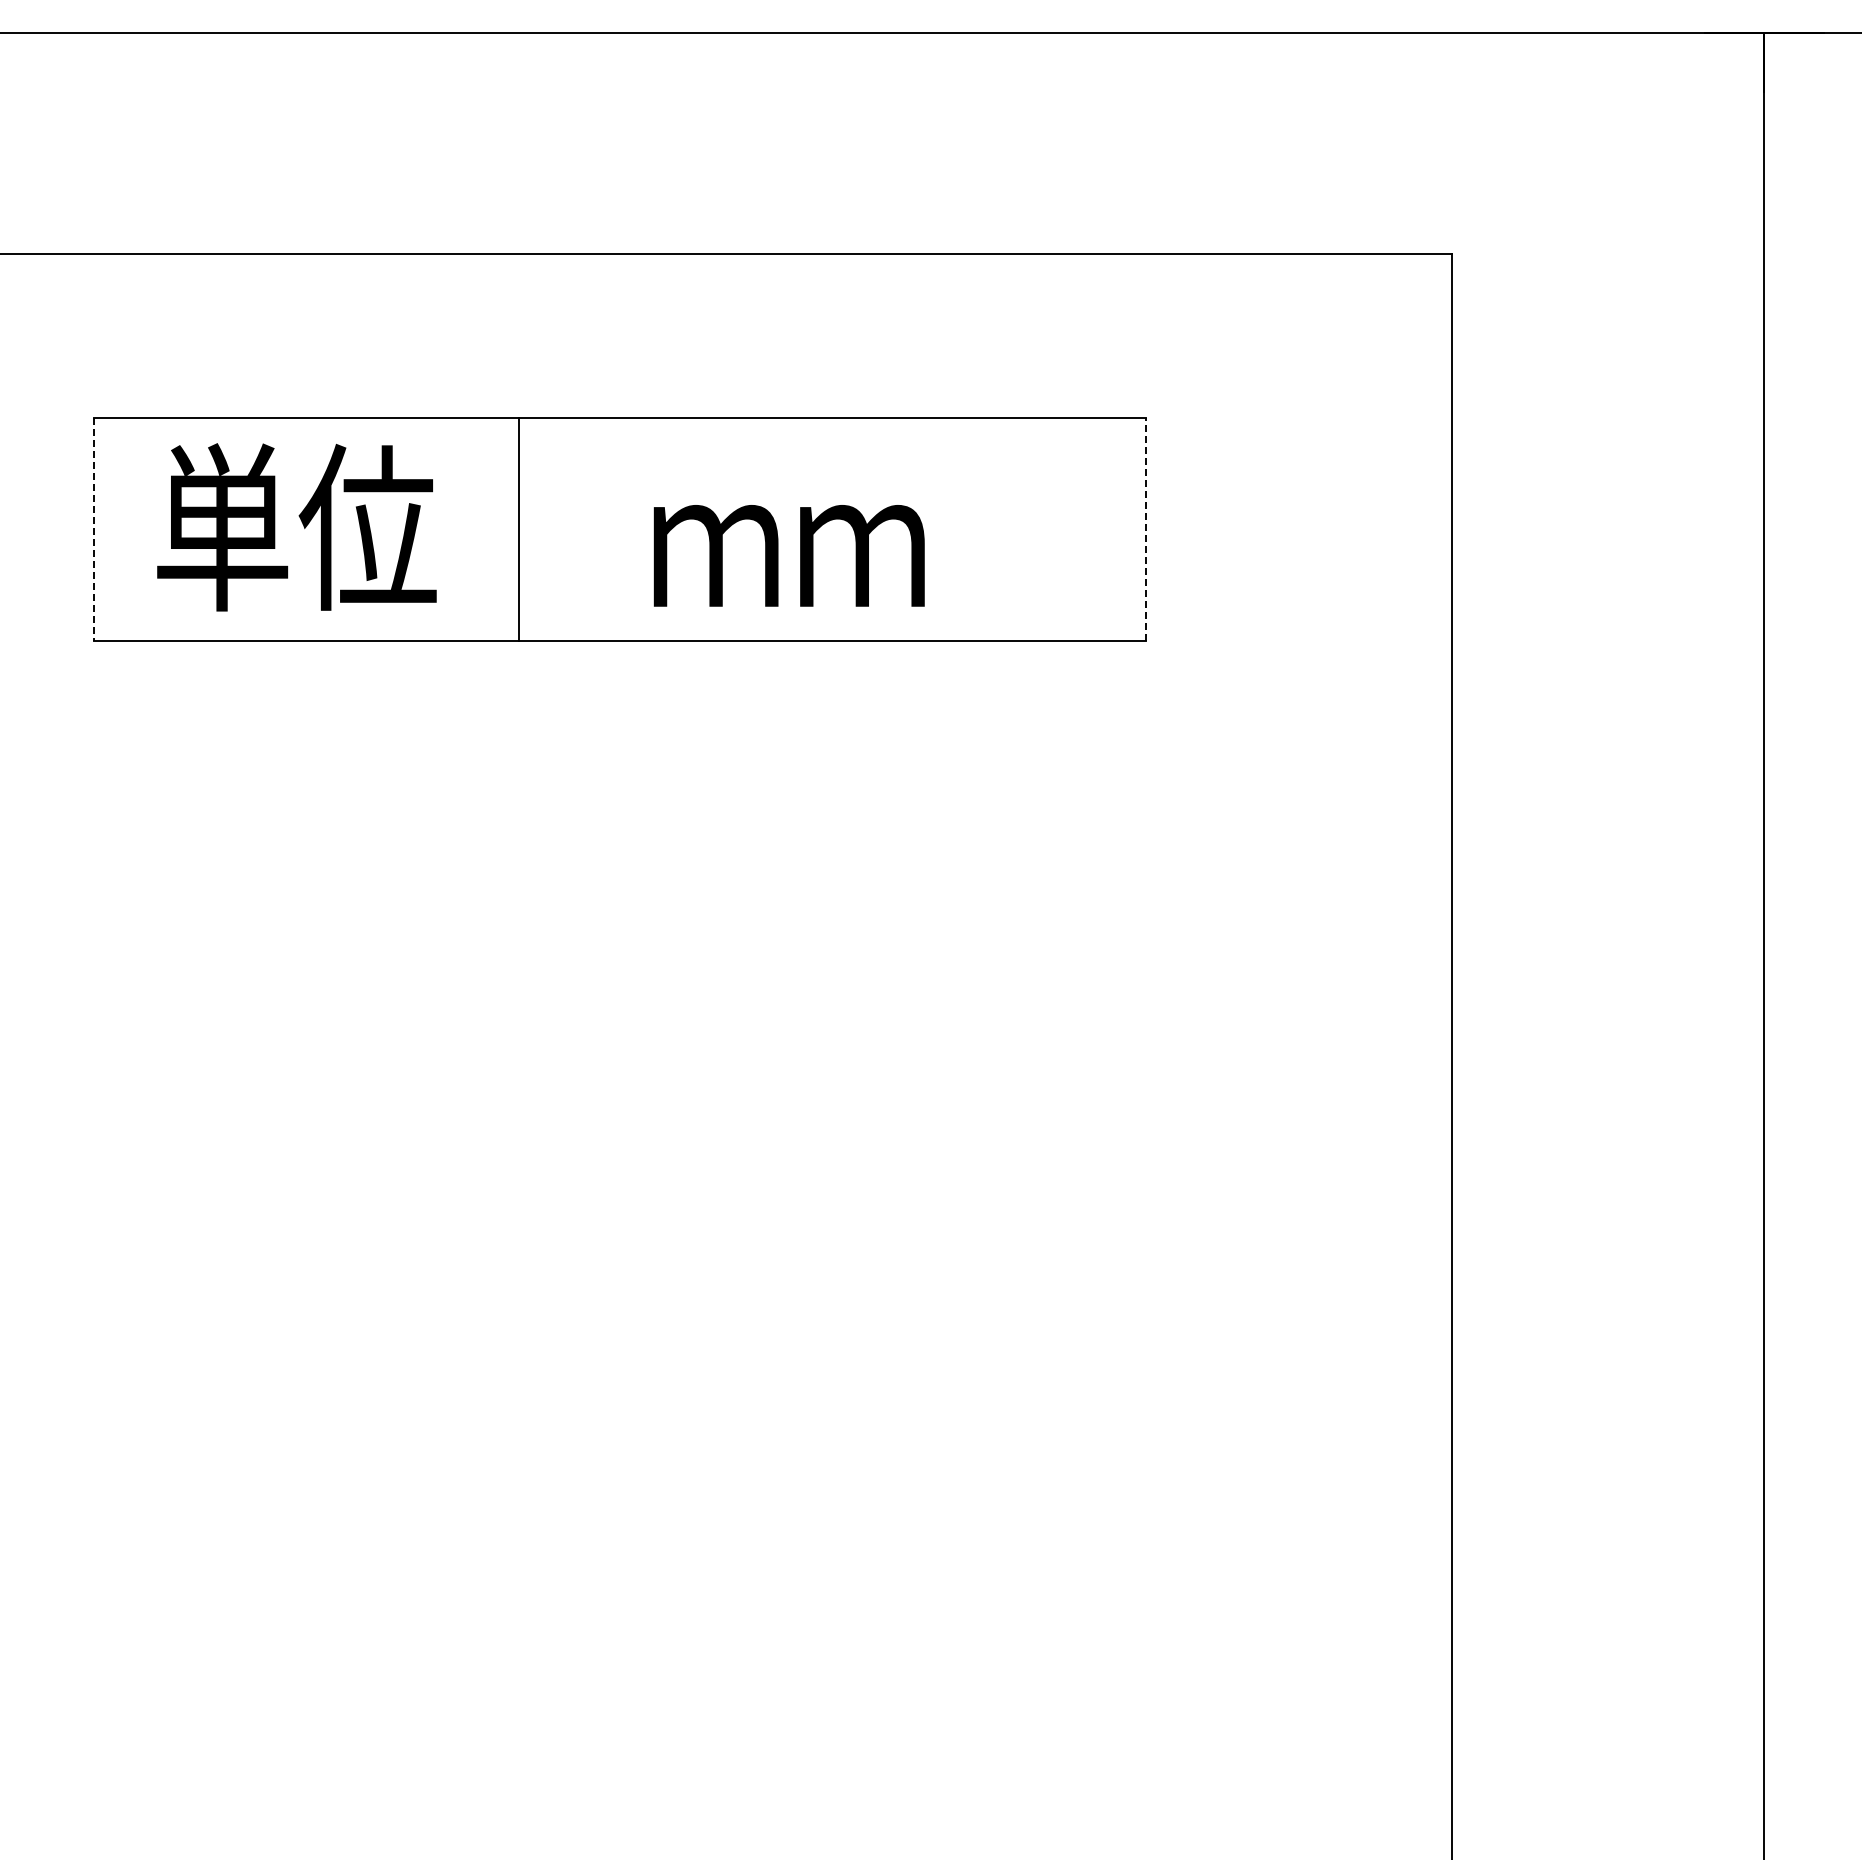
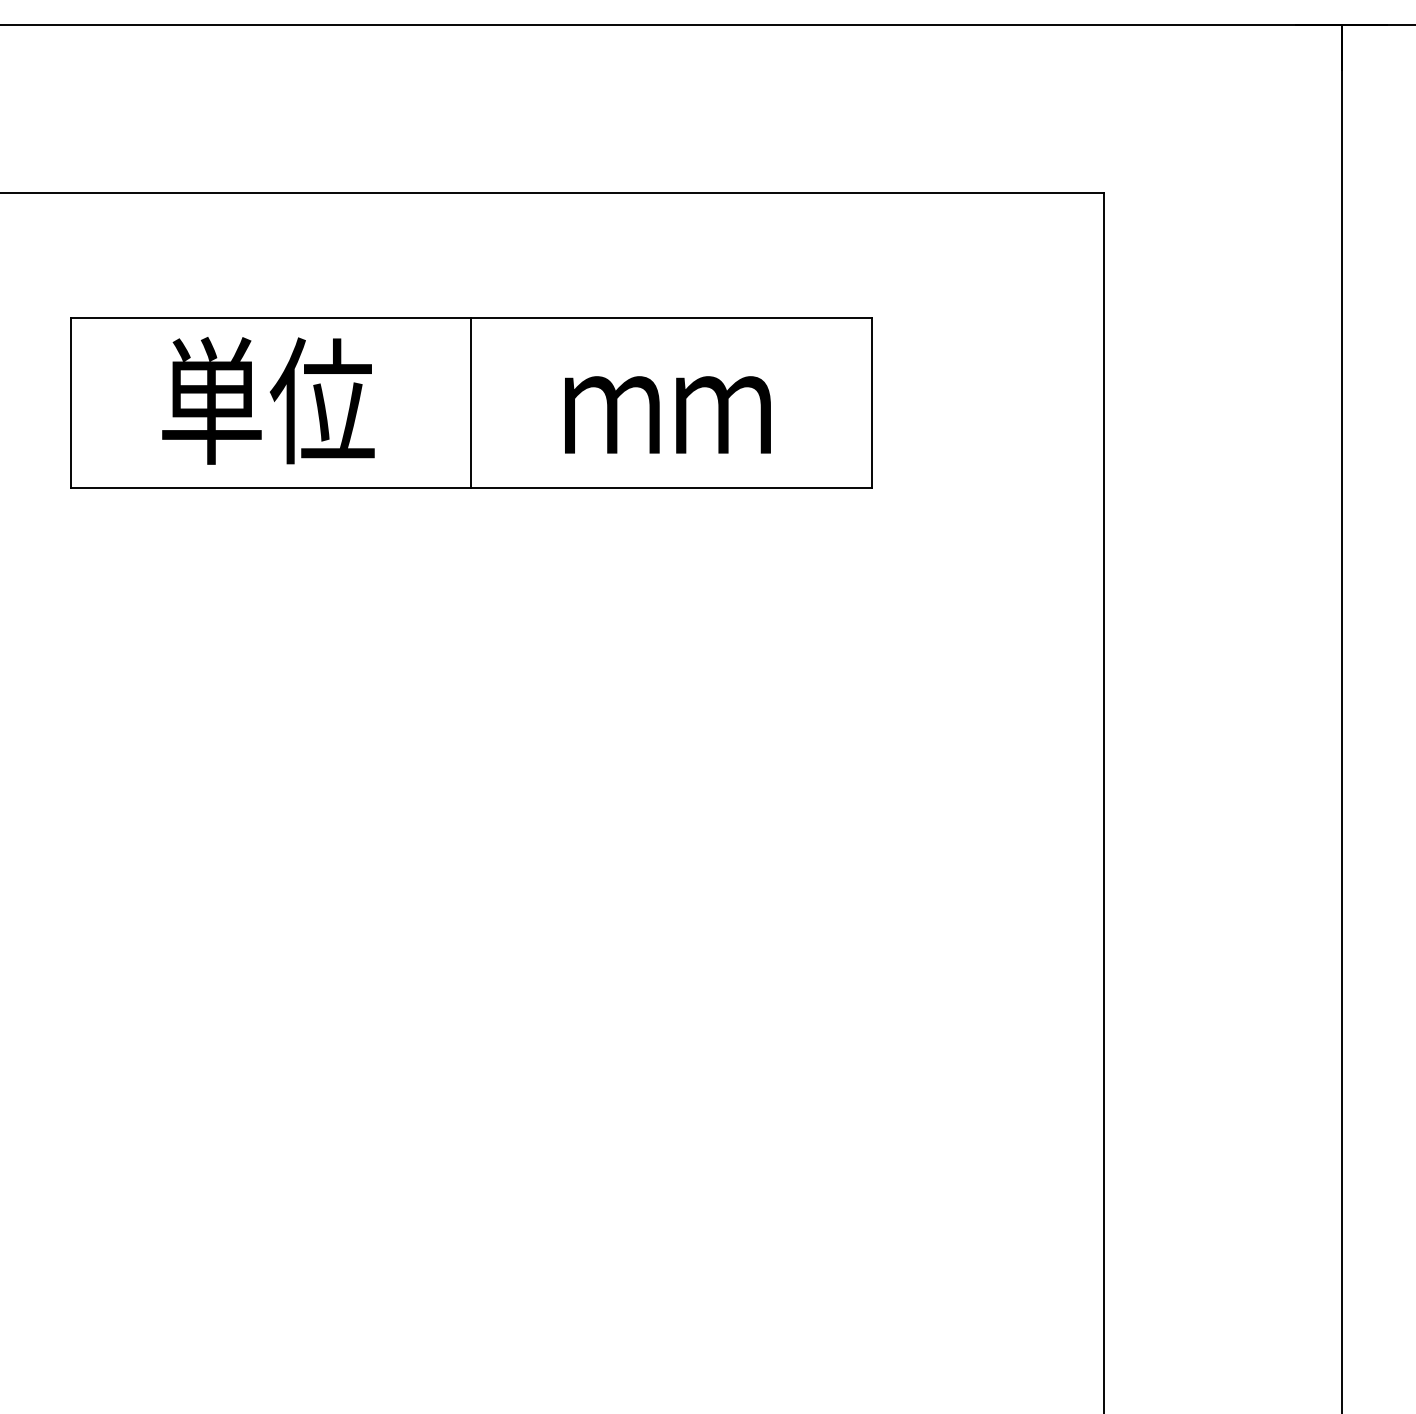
text: (296, 527) -> (268, 400), moved
line: (93, 529) -> (71, 402), dashed -> solid
line: (518, 529) -> (471, 402), moved
line: (1146, 529) -> (871, 402), dashed -> solid
text: (788, 555) -> (667, 414), moved

